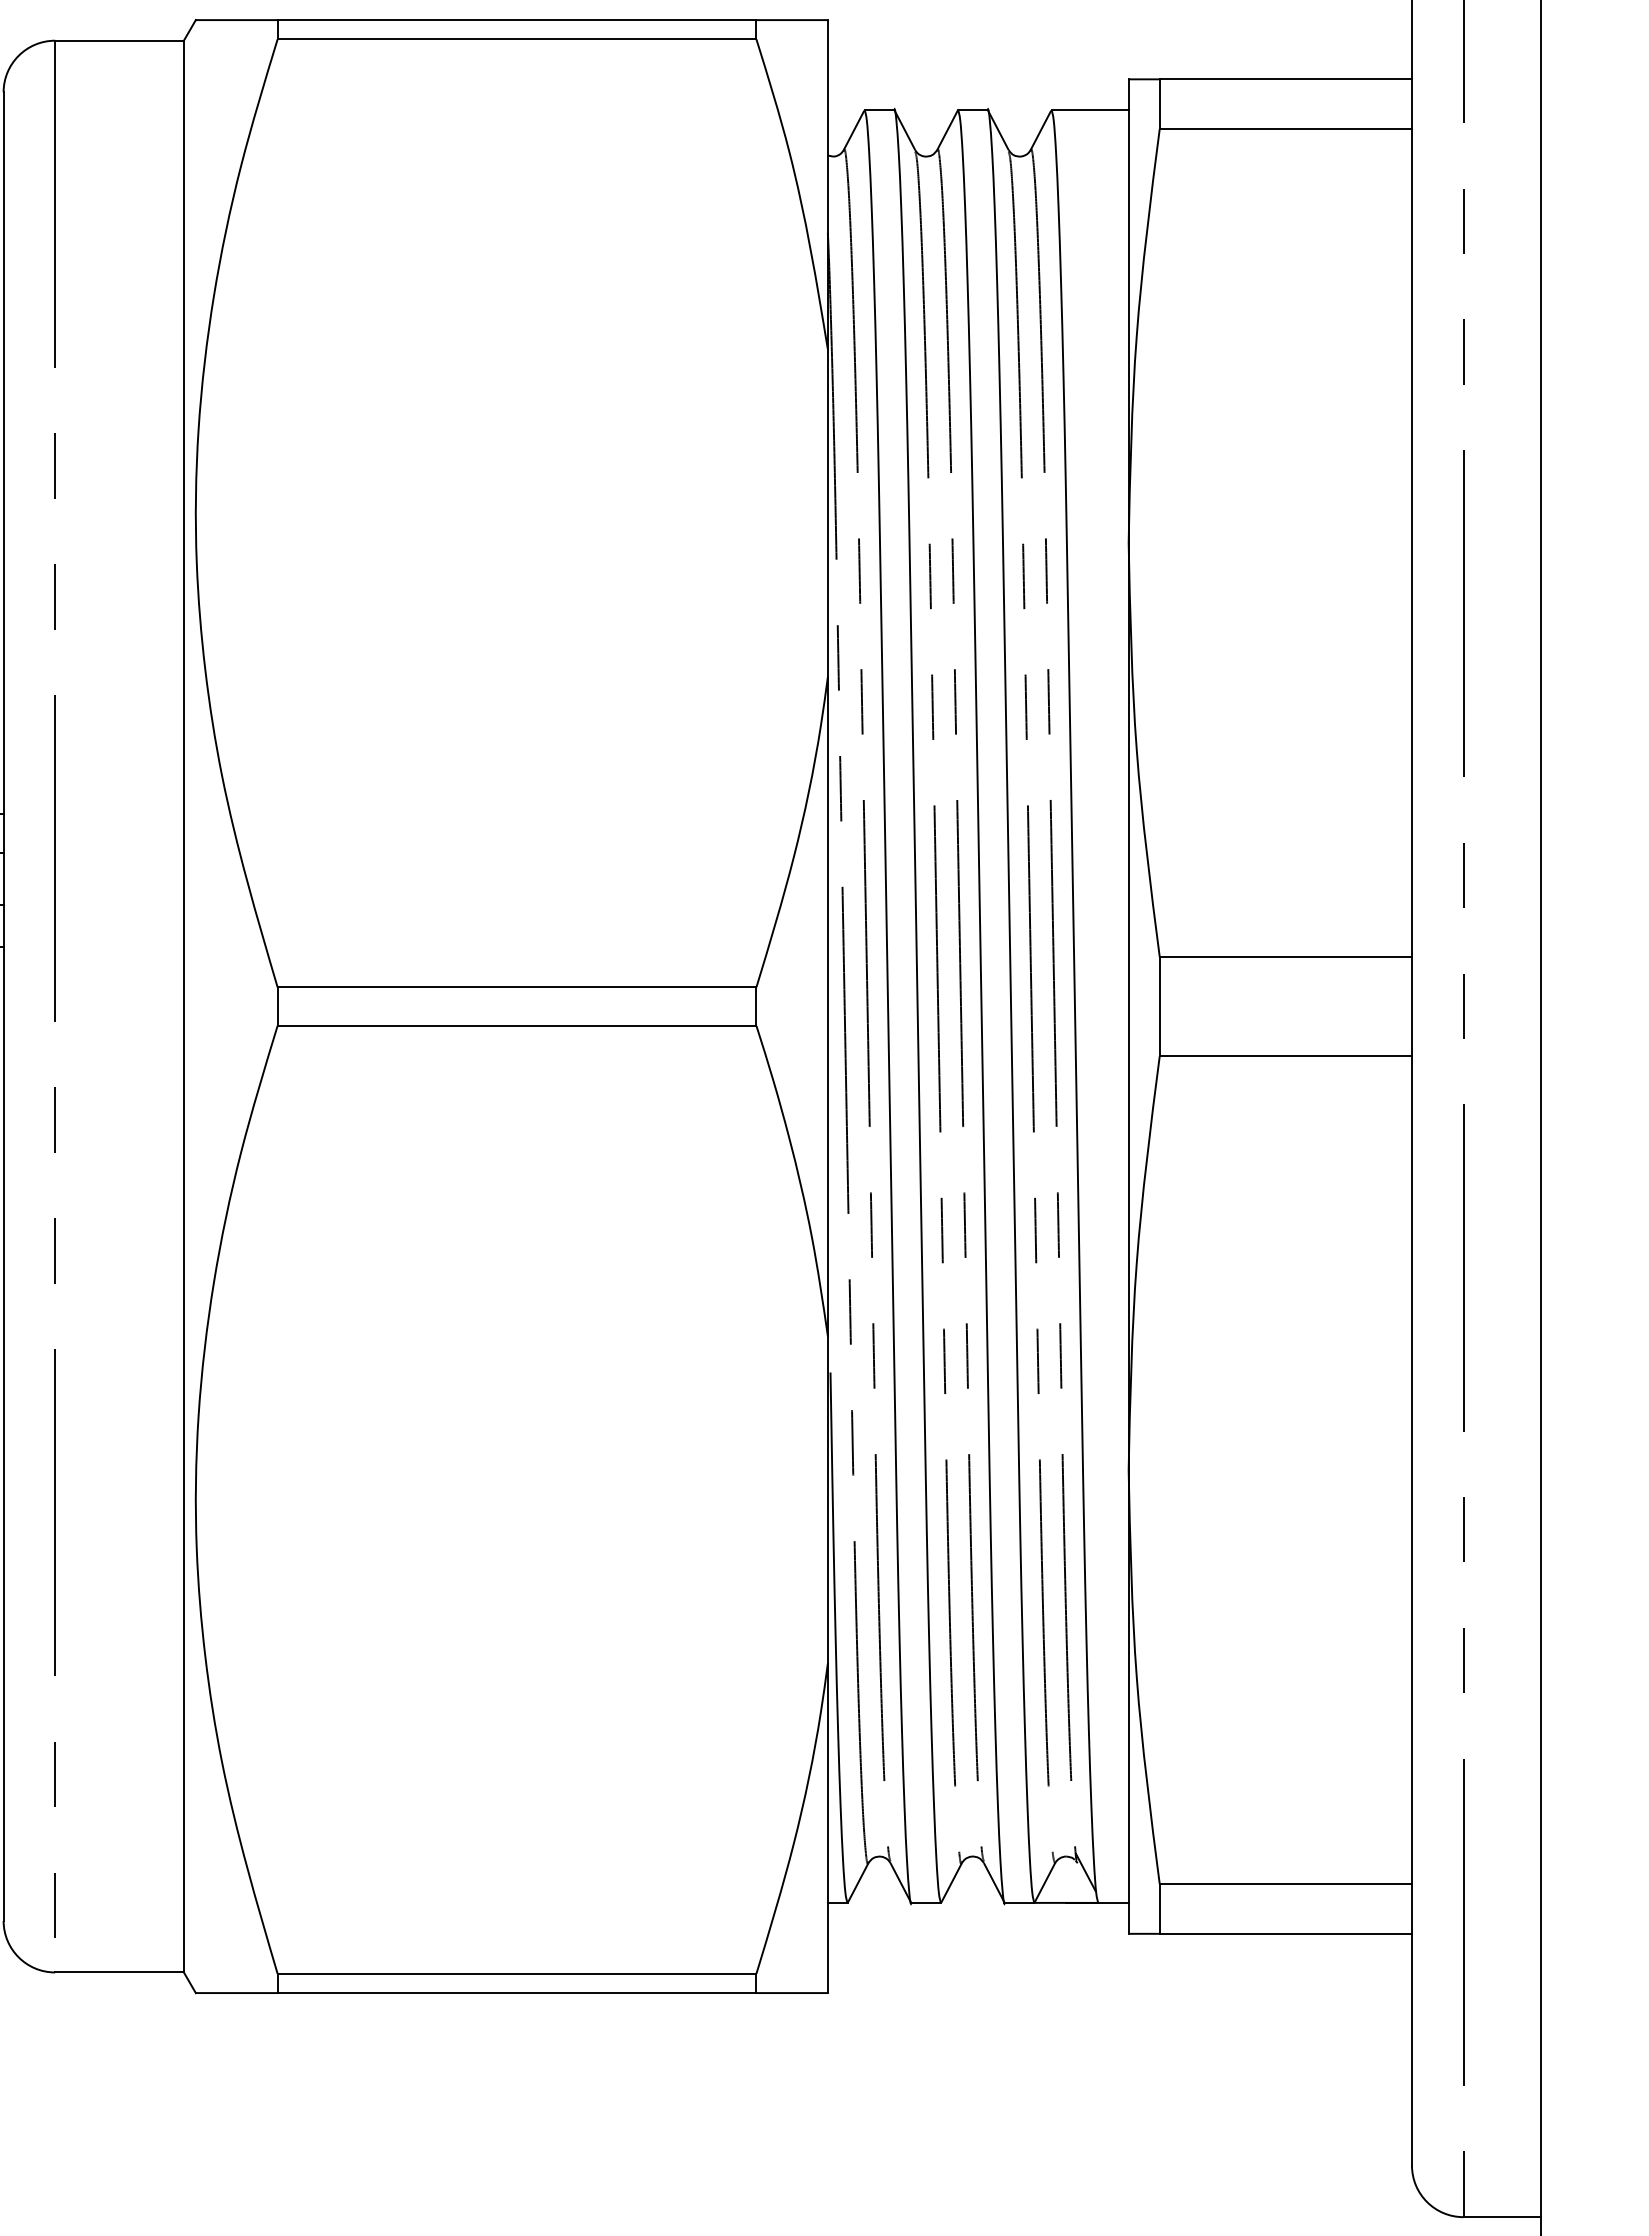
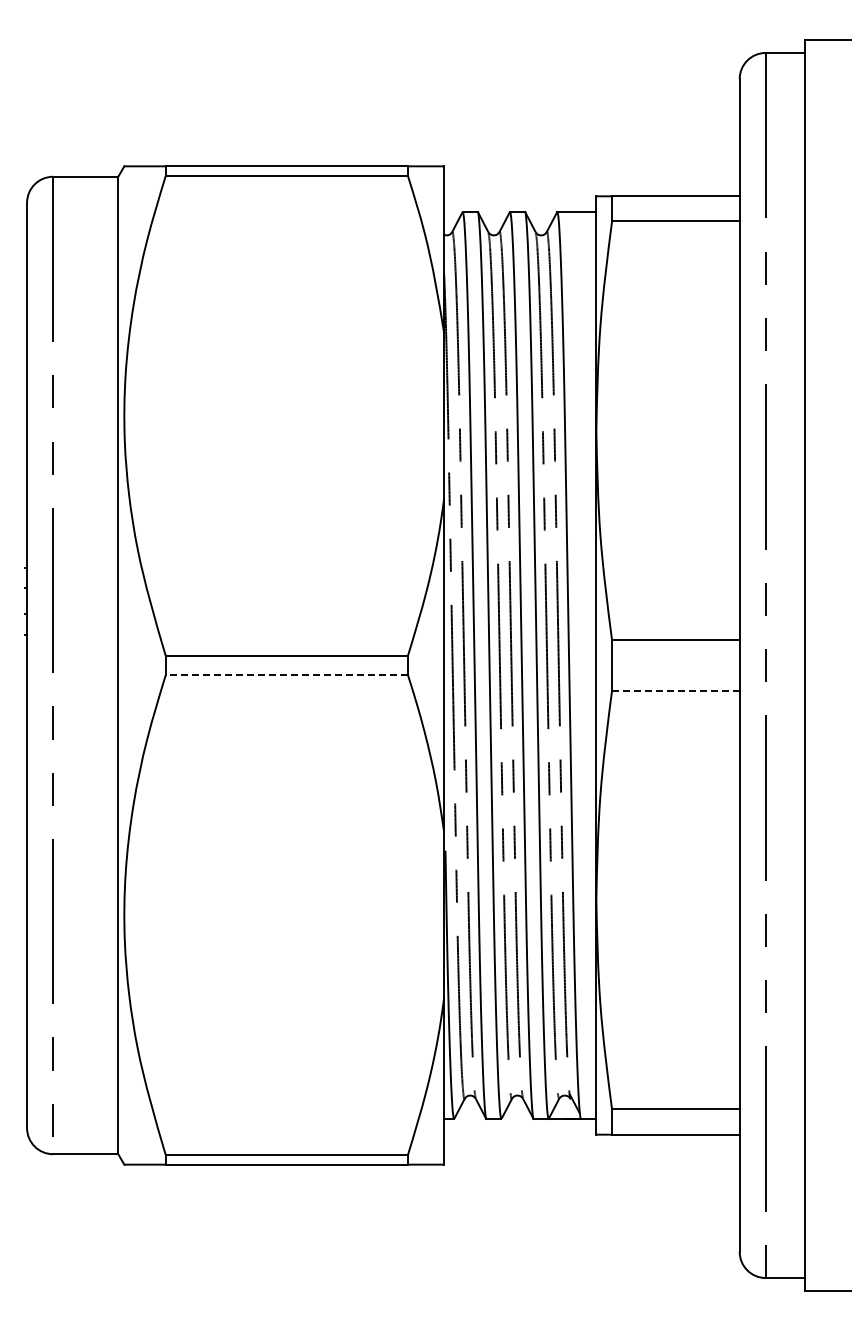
line: (516, 1026) -> (286, 675), solid -> dashed
line: (1285, 1056) -> (675, 690), solid -> dashed

